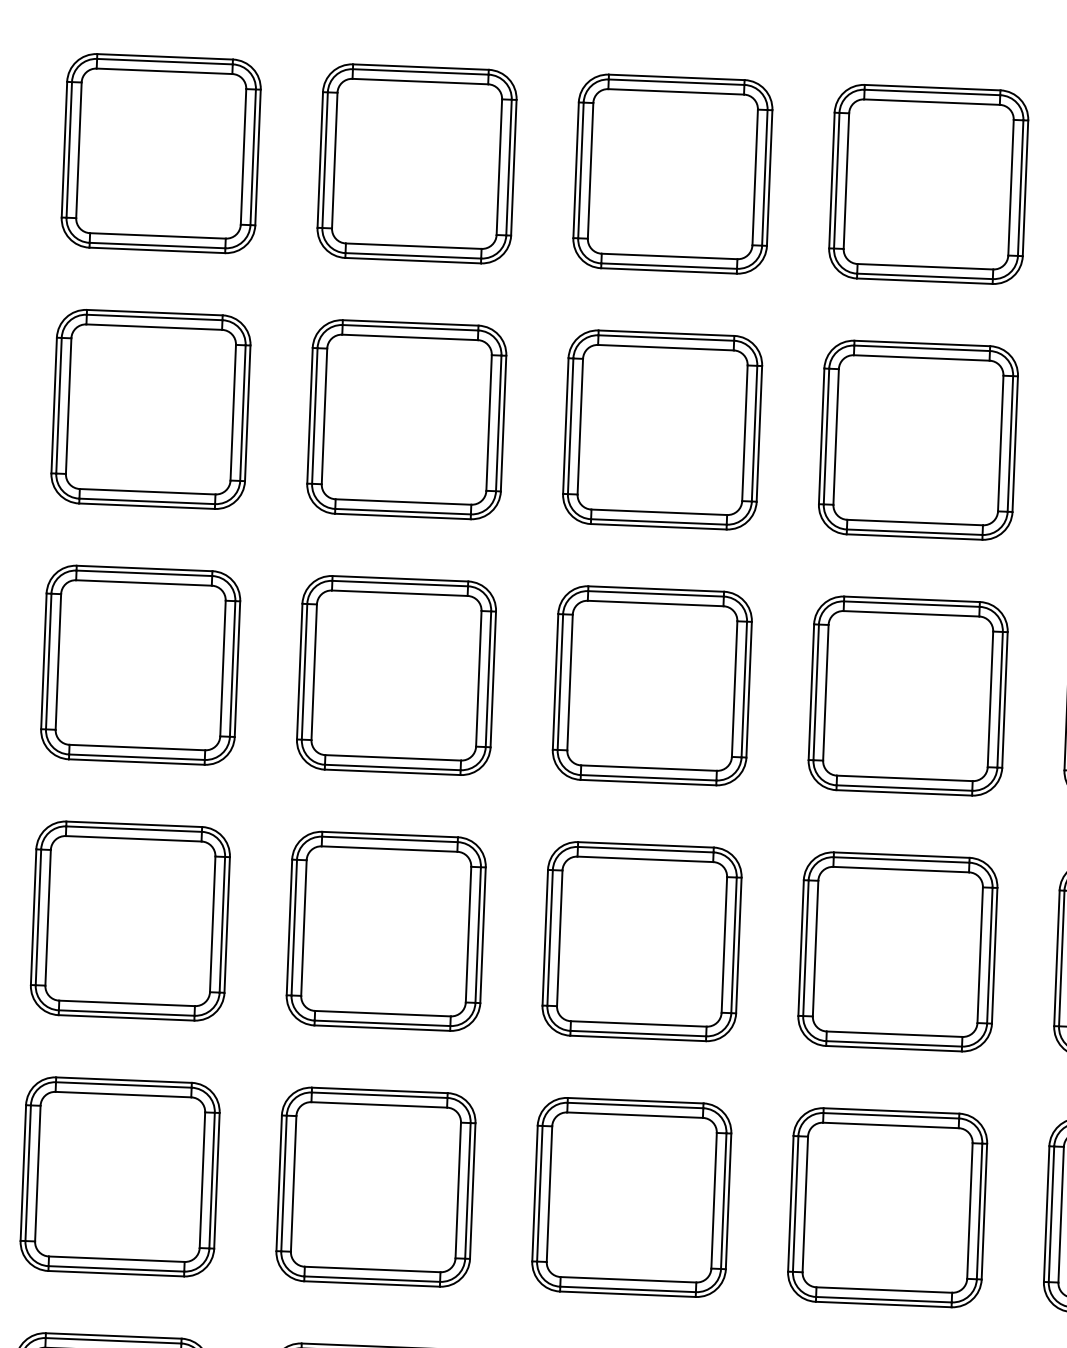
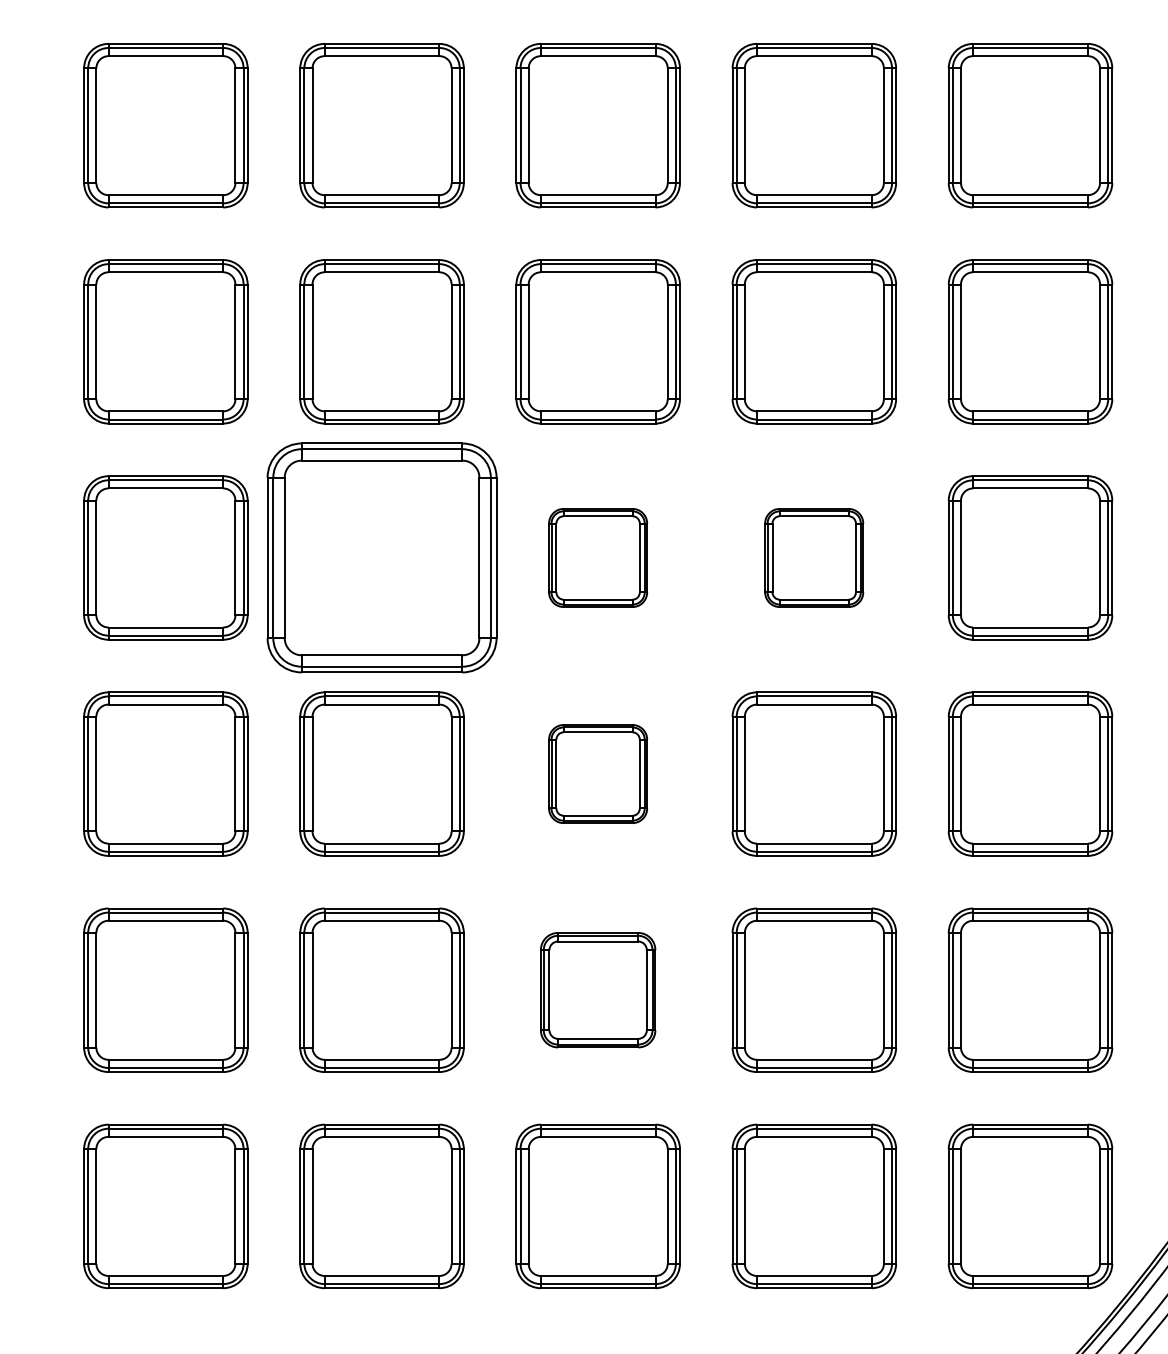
part: (395, 674) -> (381, 557), size x1.4
part: (651, 685) -> (597, 557), size x0.6
part: (907, 695) -> (813, 557), size x0.6
part: (641, 940) -> (597, 773), size x0.6
part: (630, 1196) -> (597, 989), size x0.7

